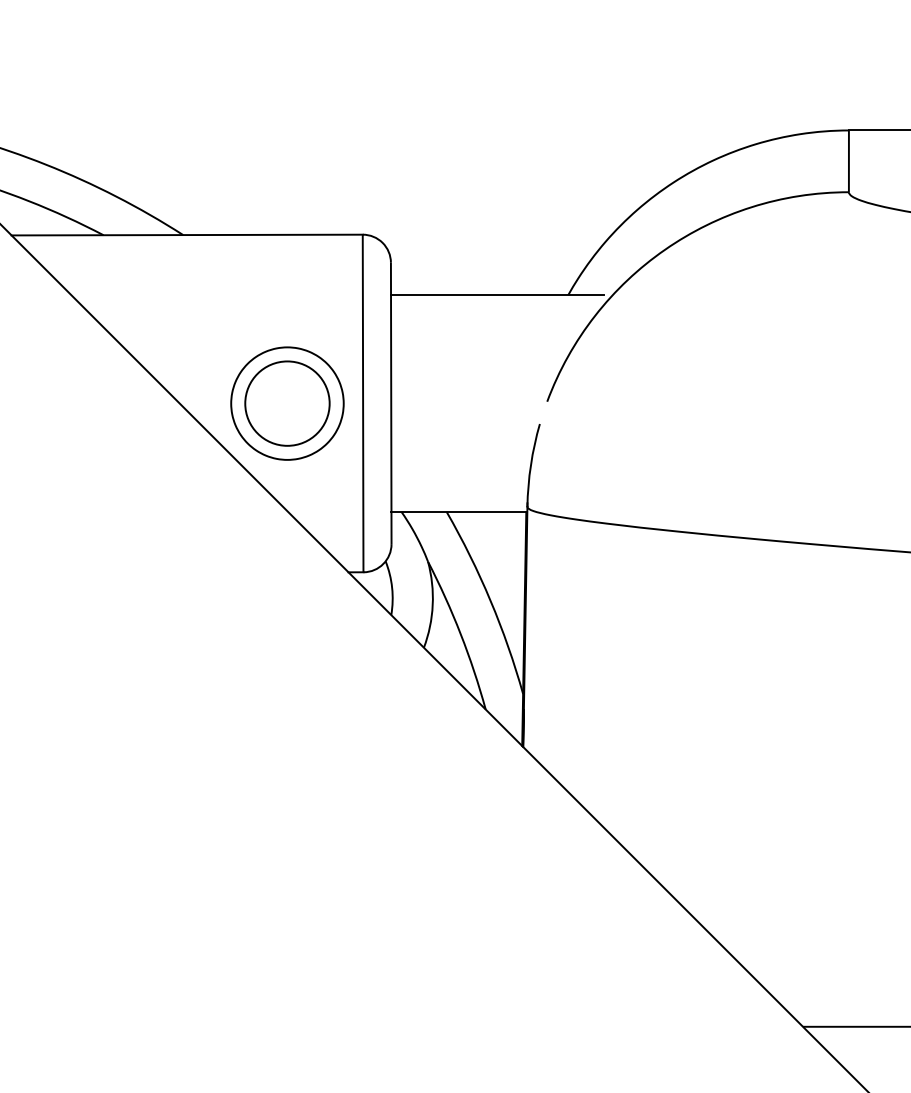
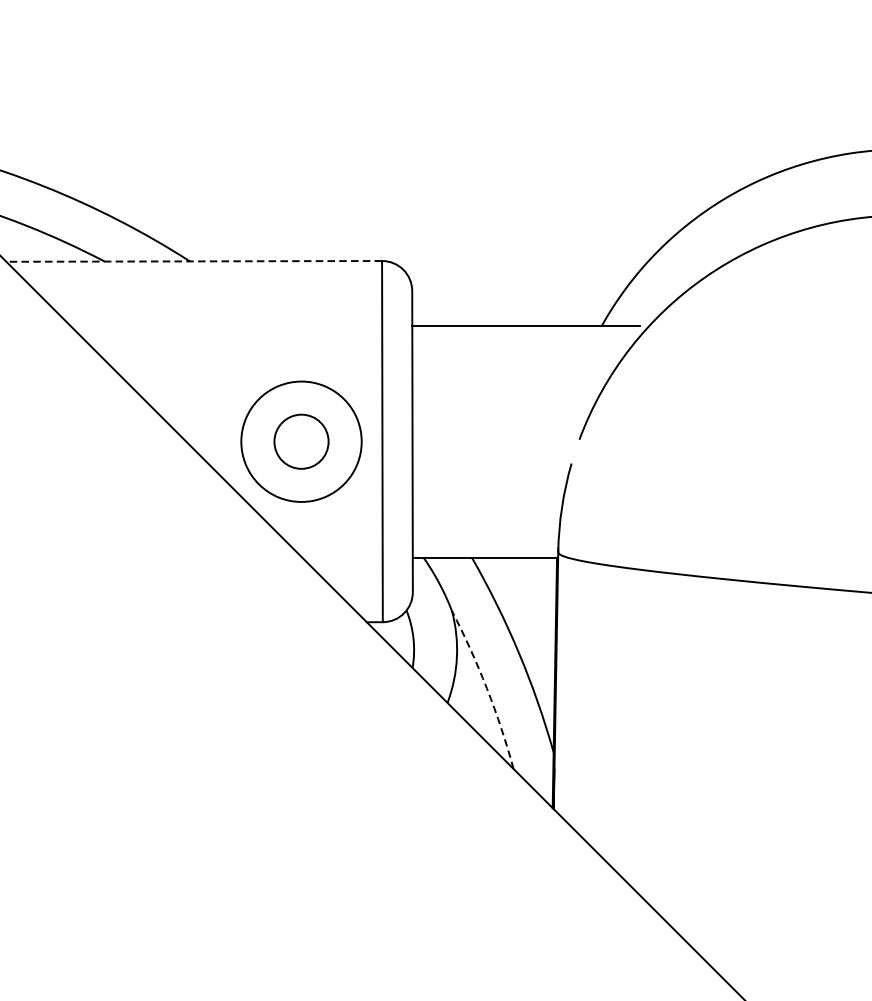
line: (187, 235) -> (194, 261), solid -> dashed
circle: (287, 403) -> (301, 441), size x0.6
arc: (460, 634) -> (486, 688), solid -> dashed

